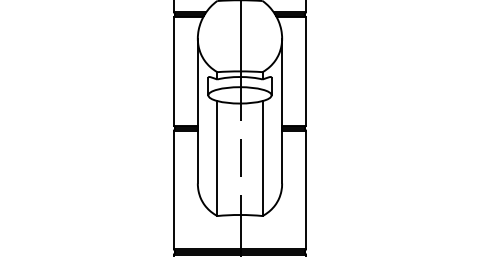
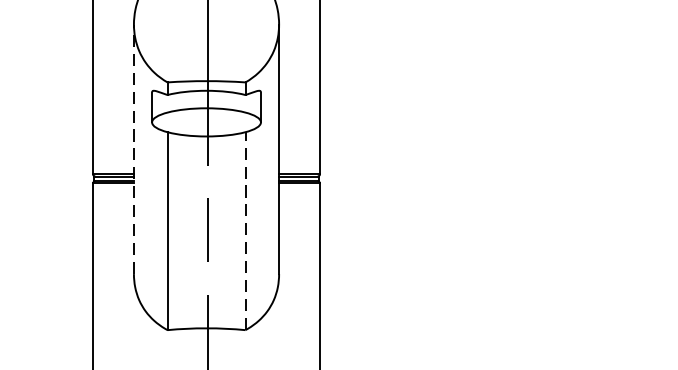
line: (197, 110) -> (133, 148), solid -> dashed
line: (262, 158) -> (245, 231), solid -> dashed

